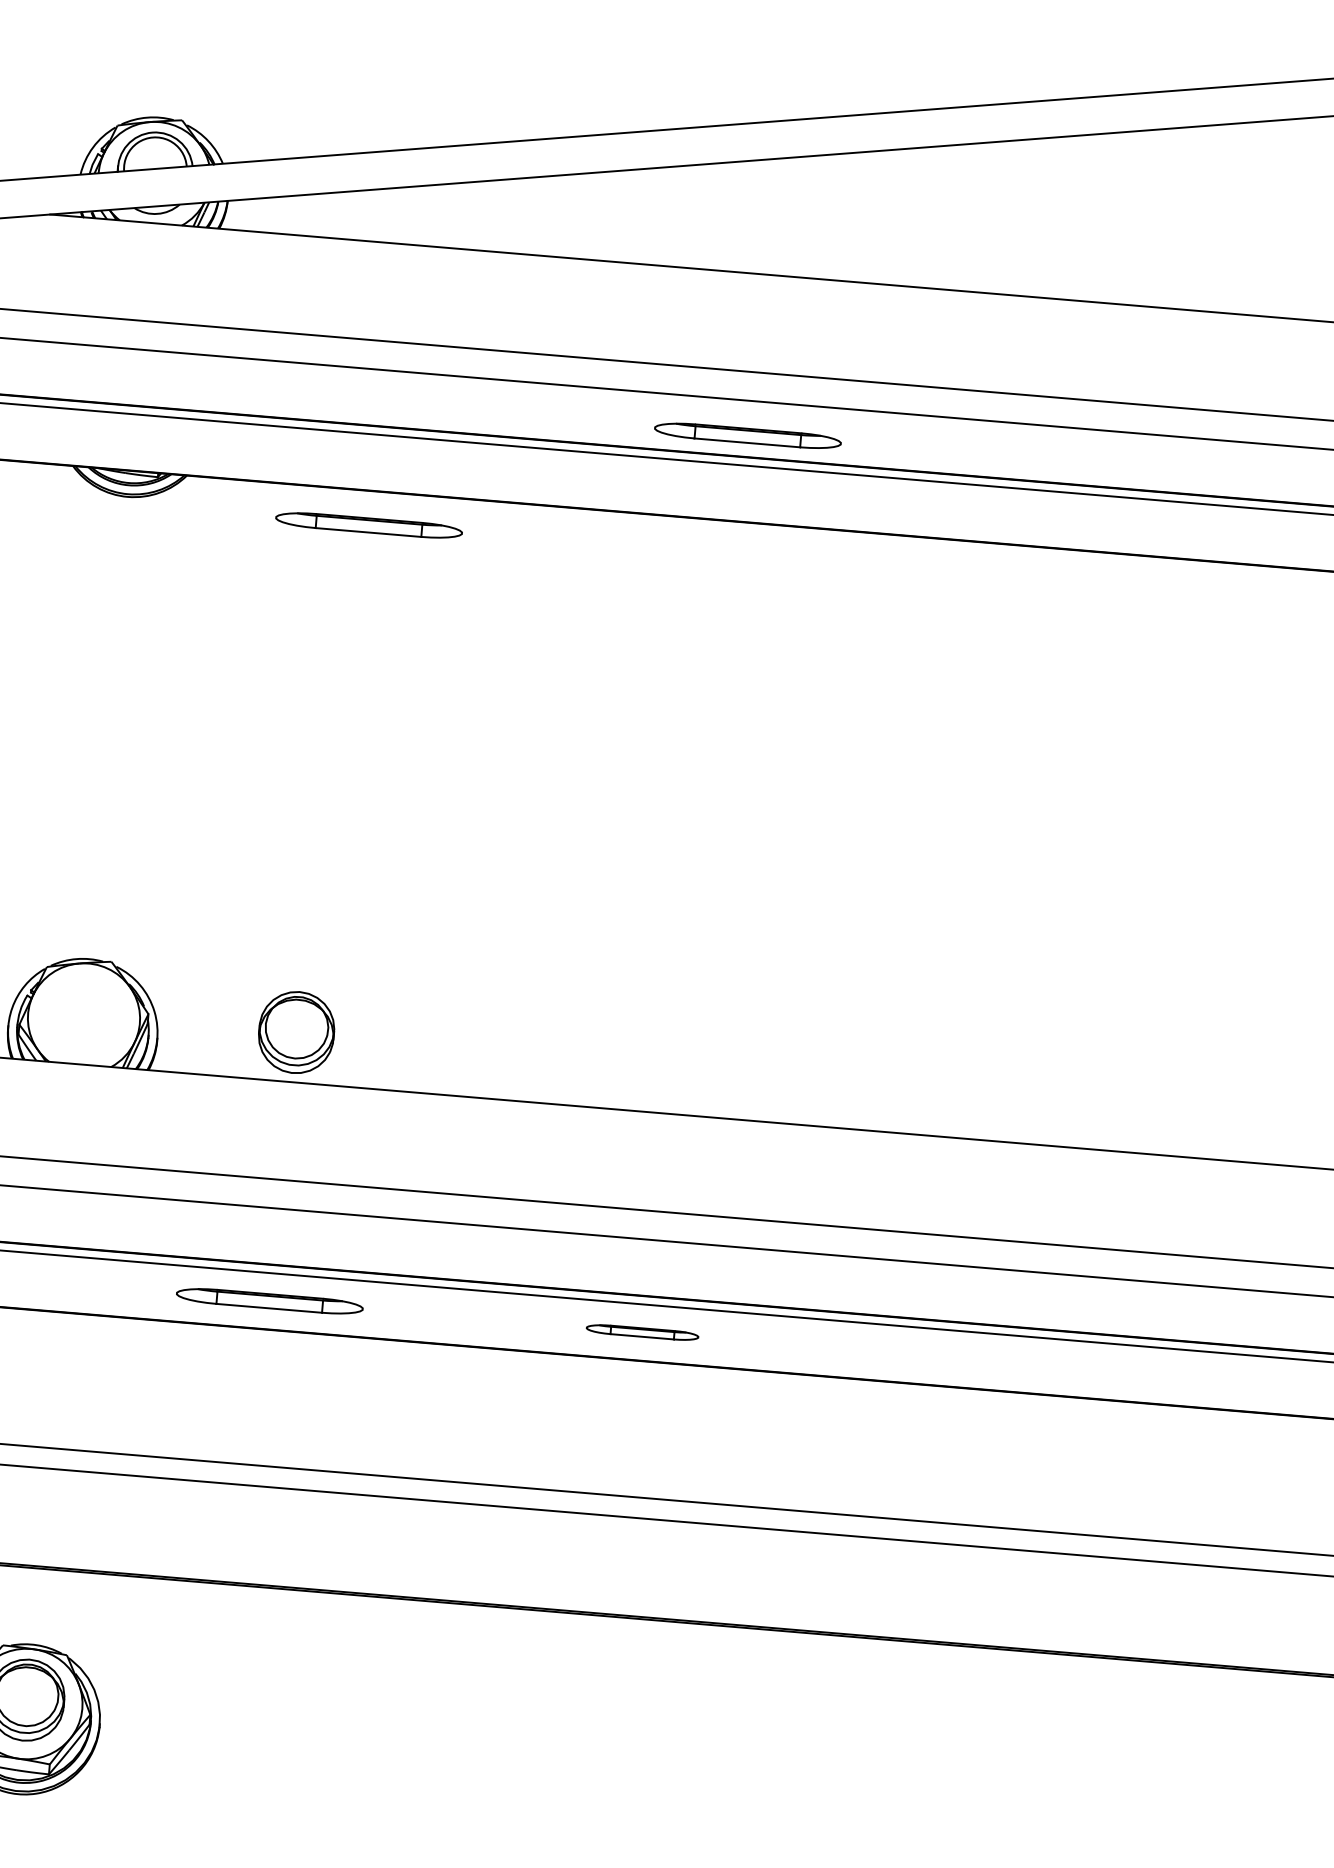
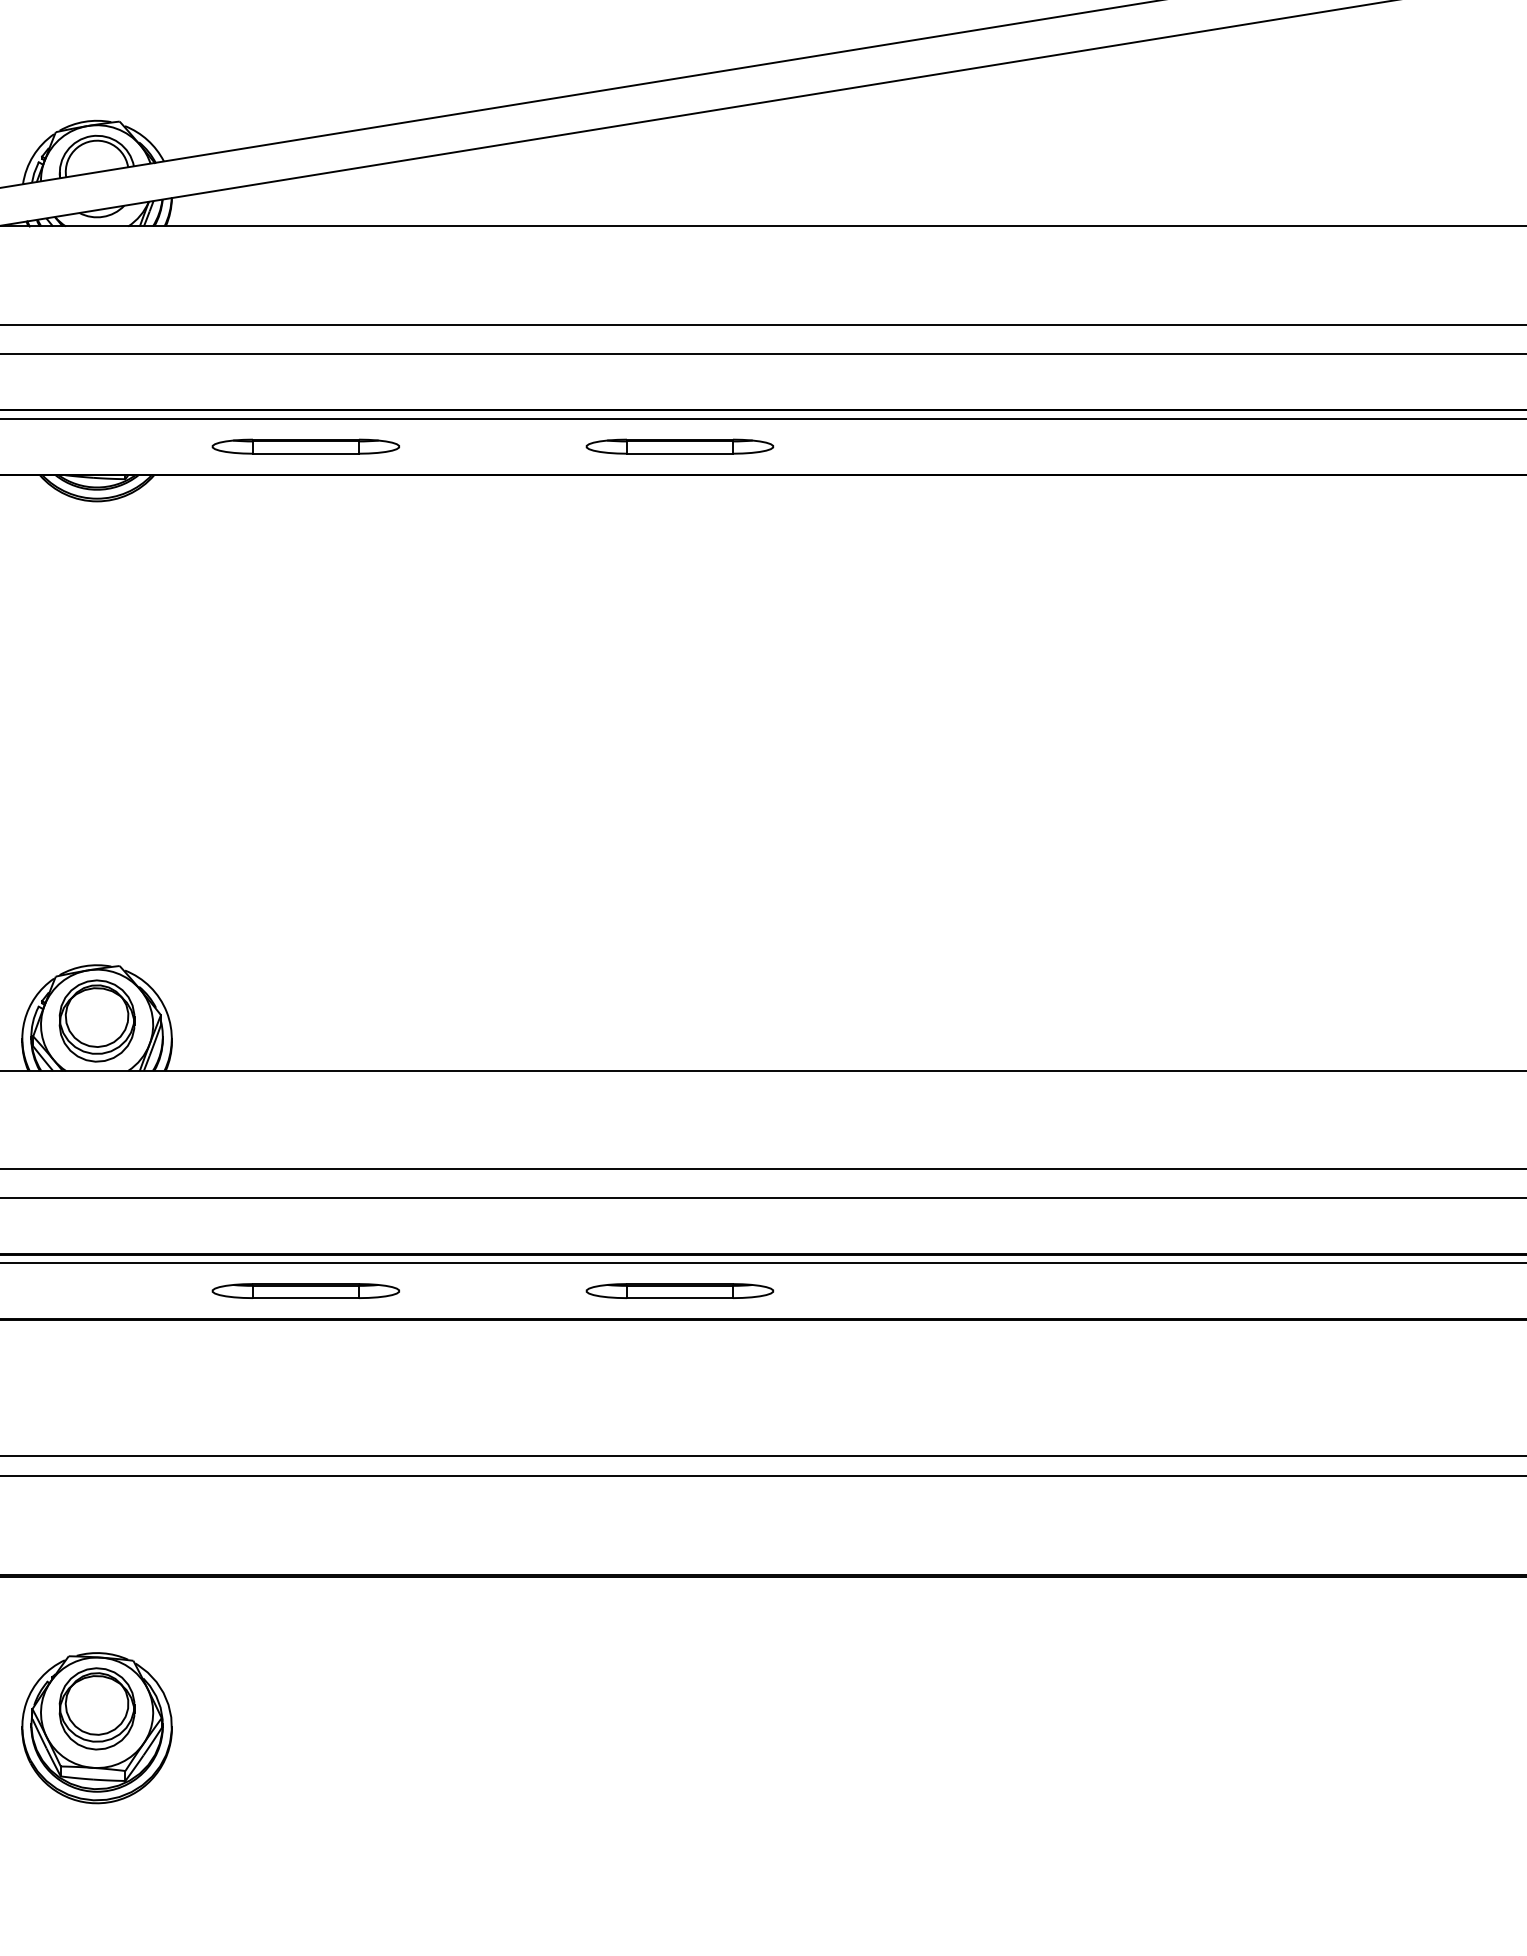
part: (747, 435) -> (679, 446), moved
part: (368, 525) -> (305, 446), moved
part: (296, 1031) -> (96, 1020), moved
part: (642, 1331) -> (679, 1290), size x1.67

